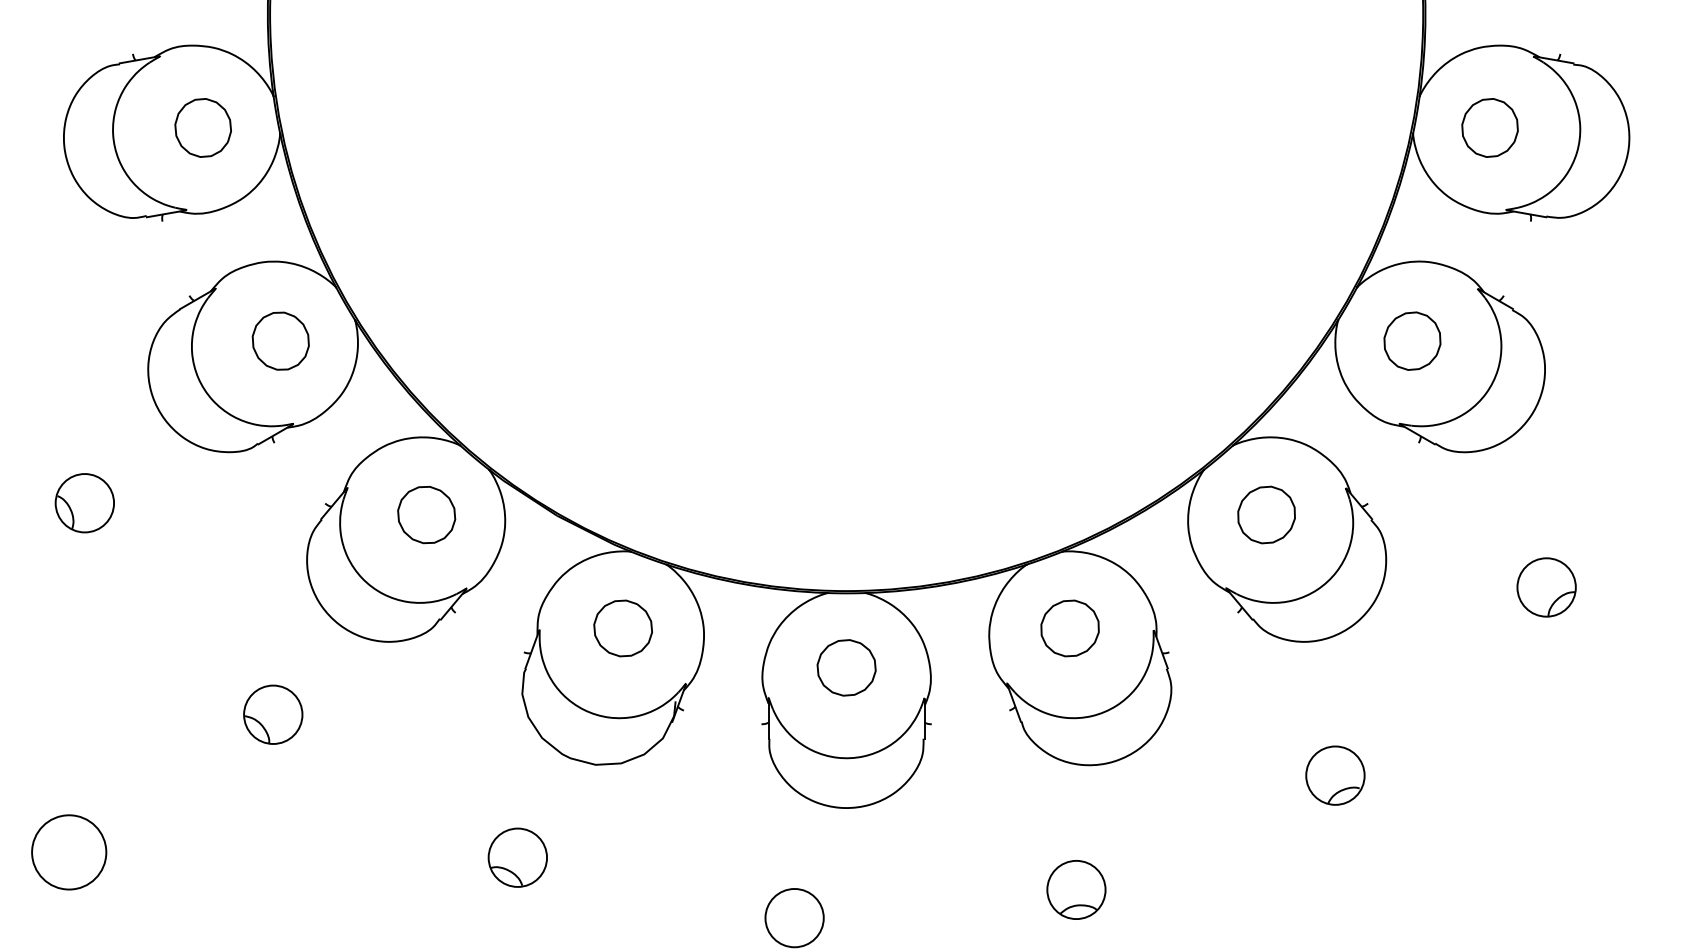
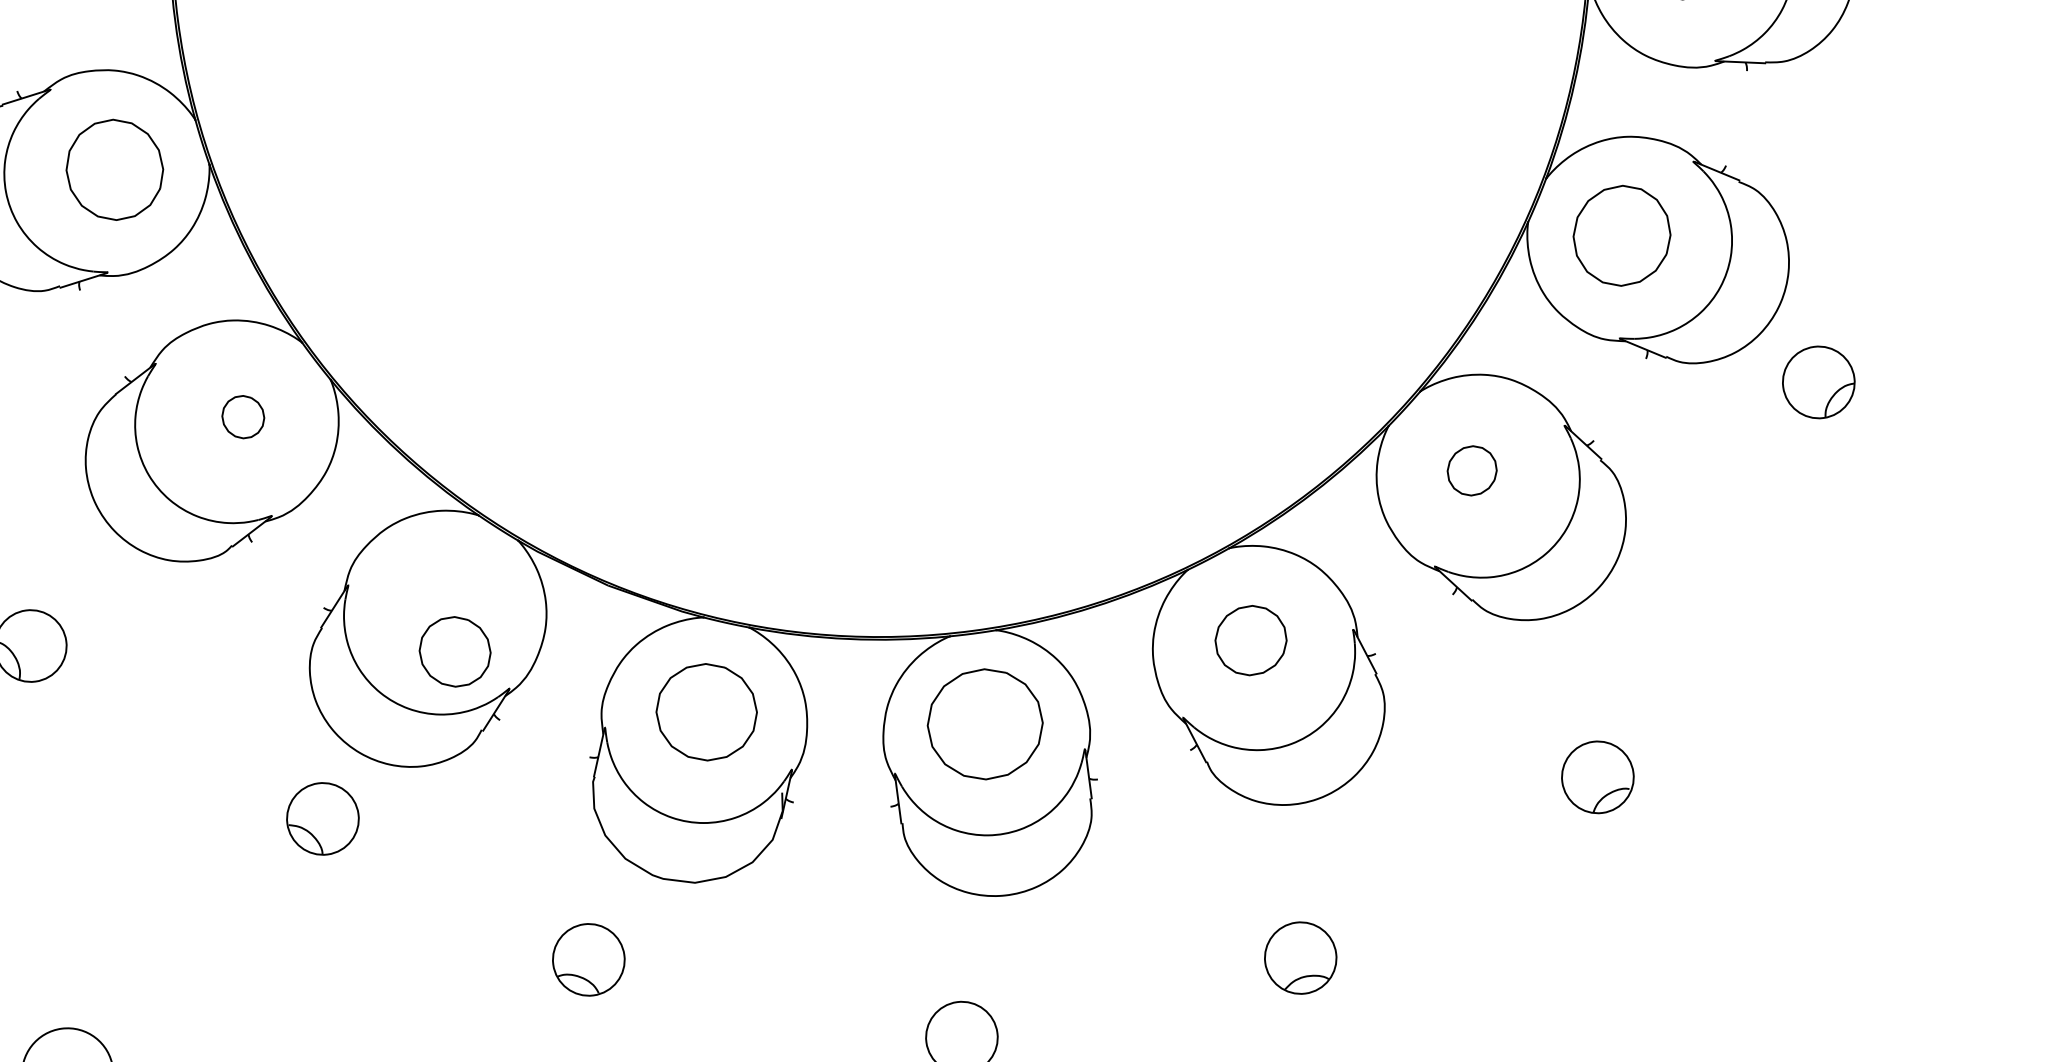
part: (202, 127) -> (113, 169), size x1.4
part: (280, 340) -> (242, 416), size x0.6
part: (1412, 340) -> (1621, 234), size x1.4
part: (1266, 514) -> (1472, 470), size x0.7
part: (426, 515) -> (454, 652), moved
part: (1546, 587) -> (1818, 382), moved
part: (622, 628) -> (705, 712), size x1.4
part: (846, 667) -> (984, 724), size x1.6
part: (273, 714) -> (323, 818), moved
part: (517, 857) -> (588, 959), moved

